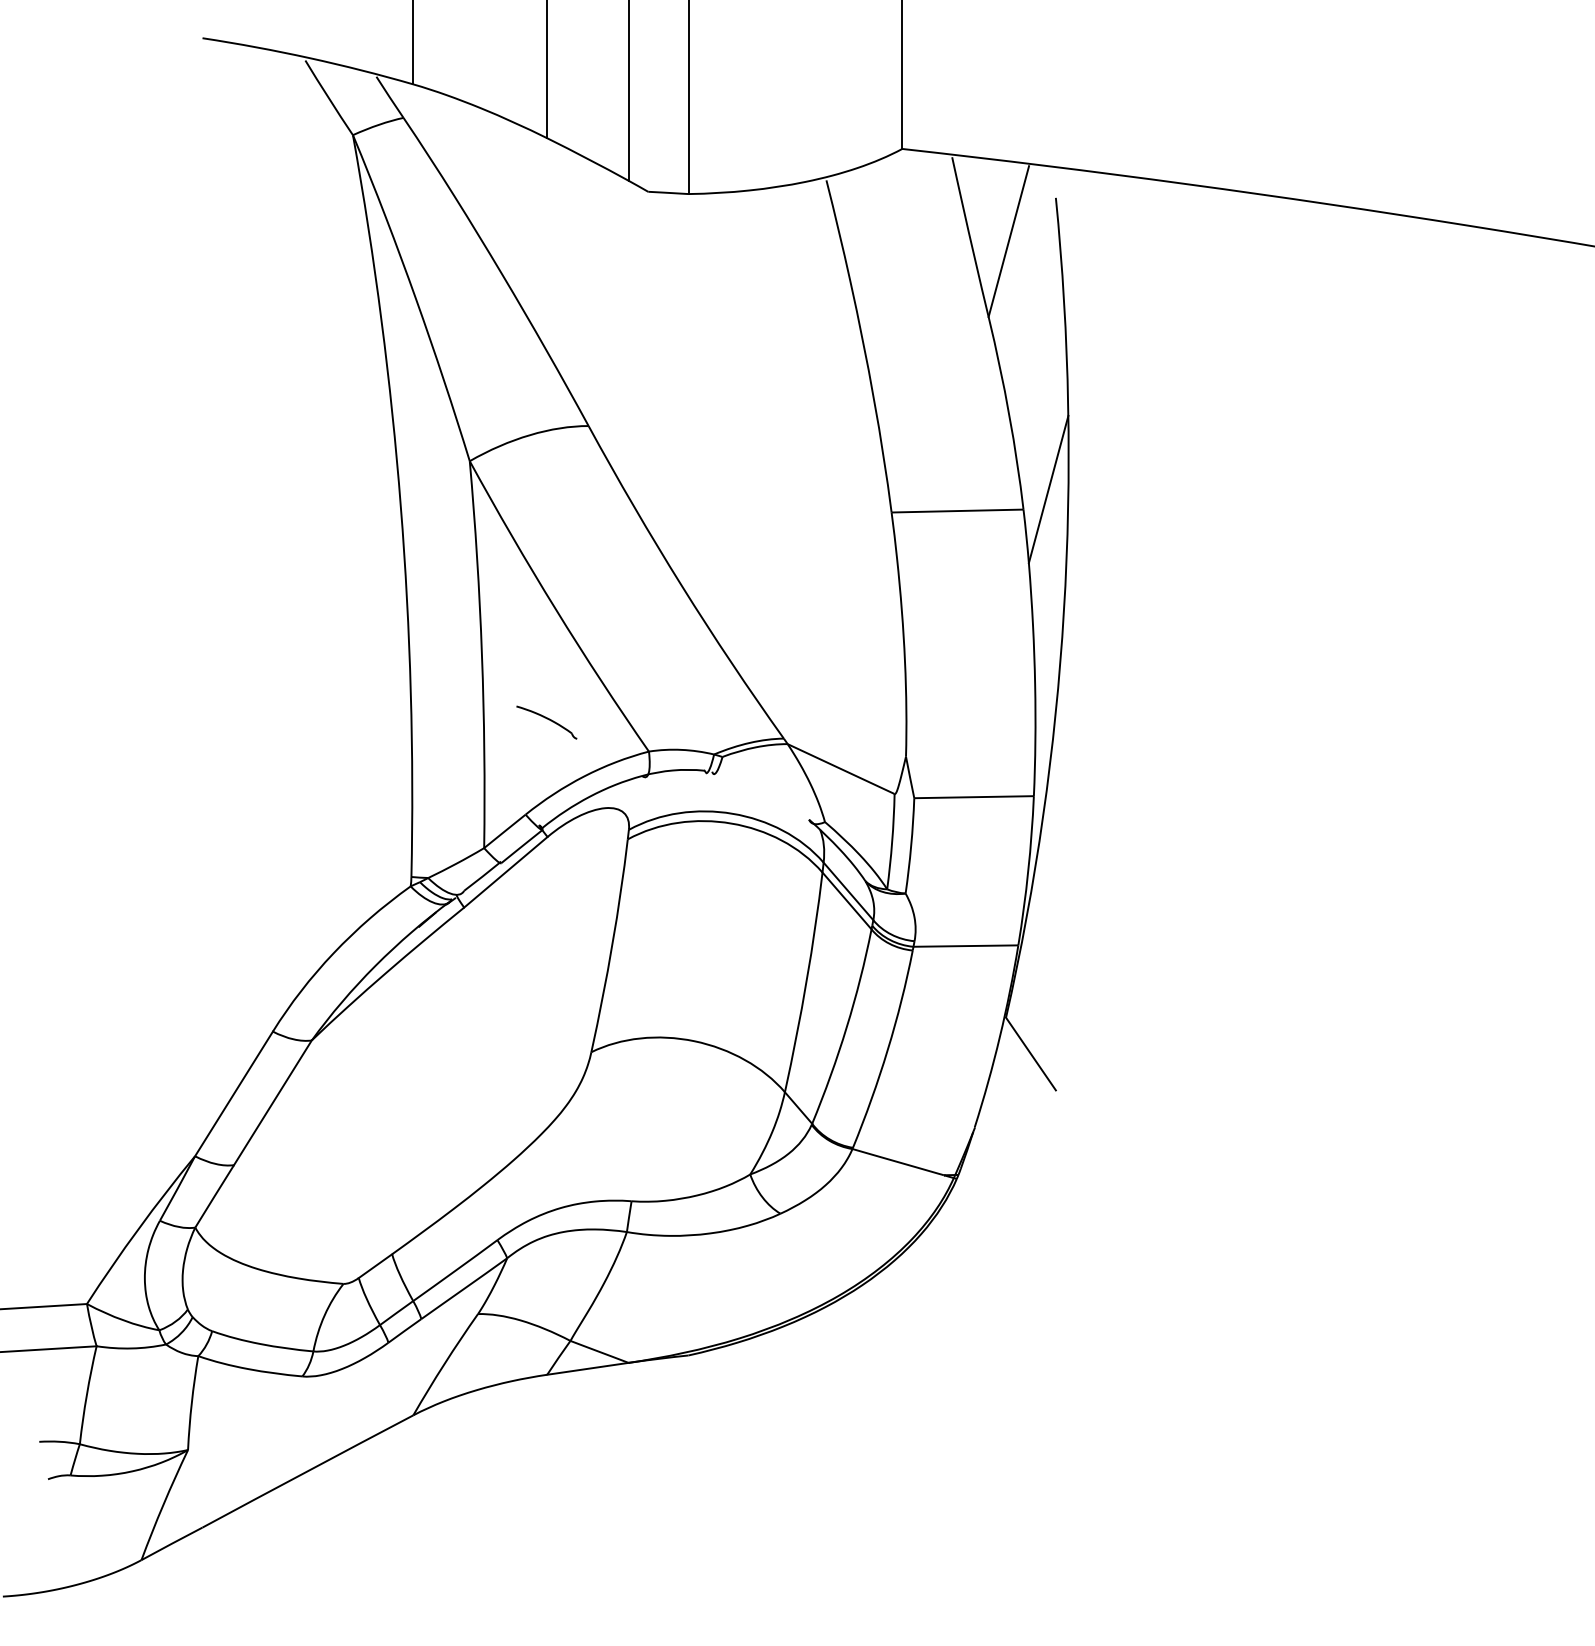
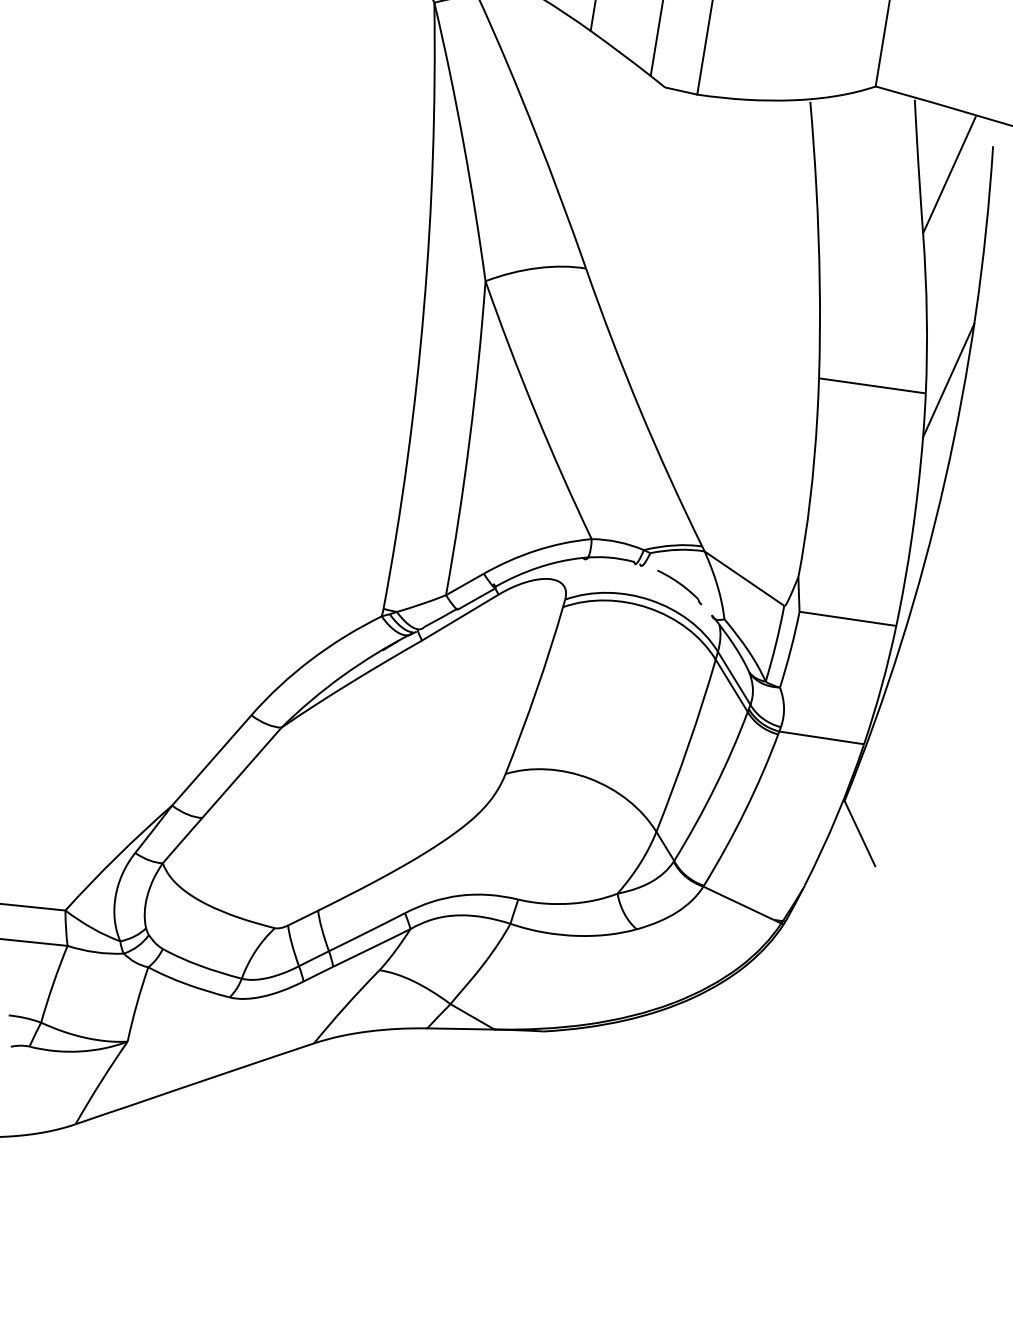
part: (546, 722) -> (679, 587), moved

